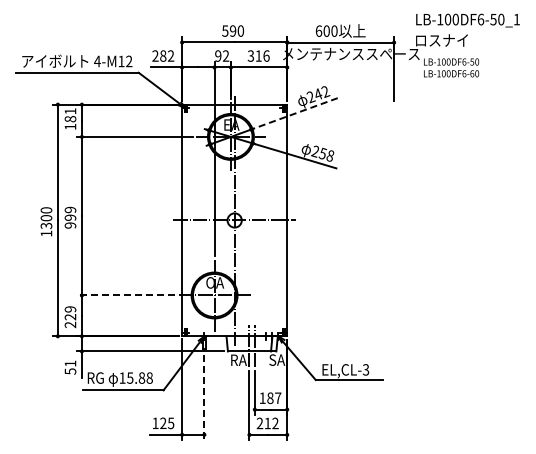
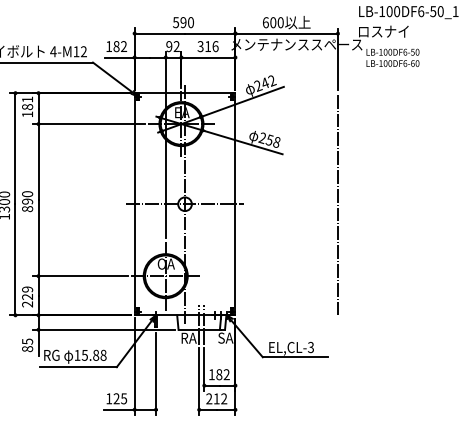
text: (155, 55) -> (109, 46), 282 -> 182
line: (295, 113) -> (243, 101), dashed -> solid
text: (70, 217) -> (27, 201), 999 -> 890
line: (394, 220) -> (338, 204), added
line: (125, 295) -> (80, 276), dashed -> solid
text: (70, 367) -> (27, 345), 51 -> 85
line: (204, 397) -> (156, 374), dashed -> solid
text: (278, 397) -> (227, 374), 187 -> 182

